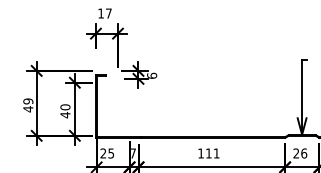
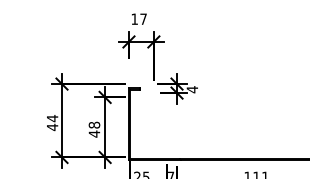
text: (152, 76) -> (192, 90), 6 -> 4
text: (28, 101) -> (52, 118), 49 -> 44
text: (65, 107) -> (94, 125), 40 -> 48

